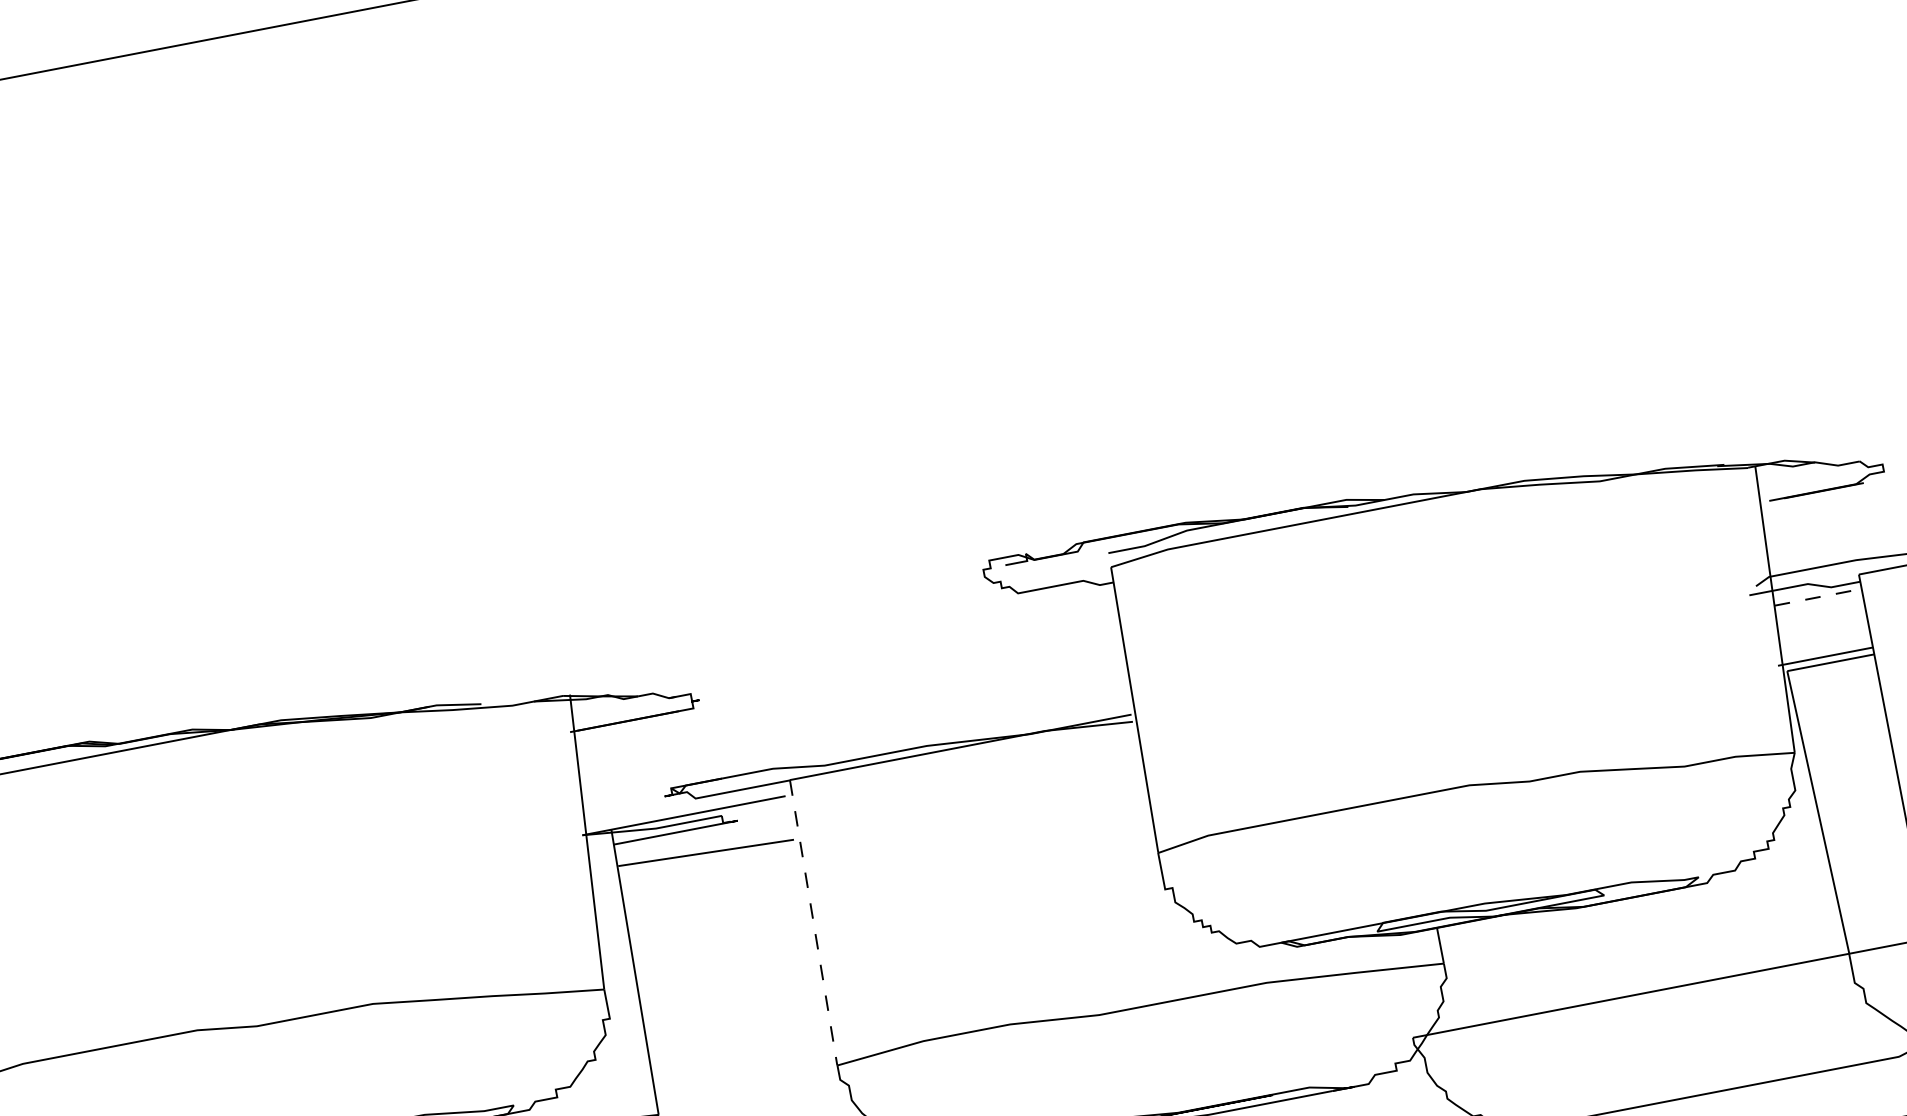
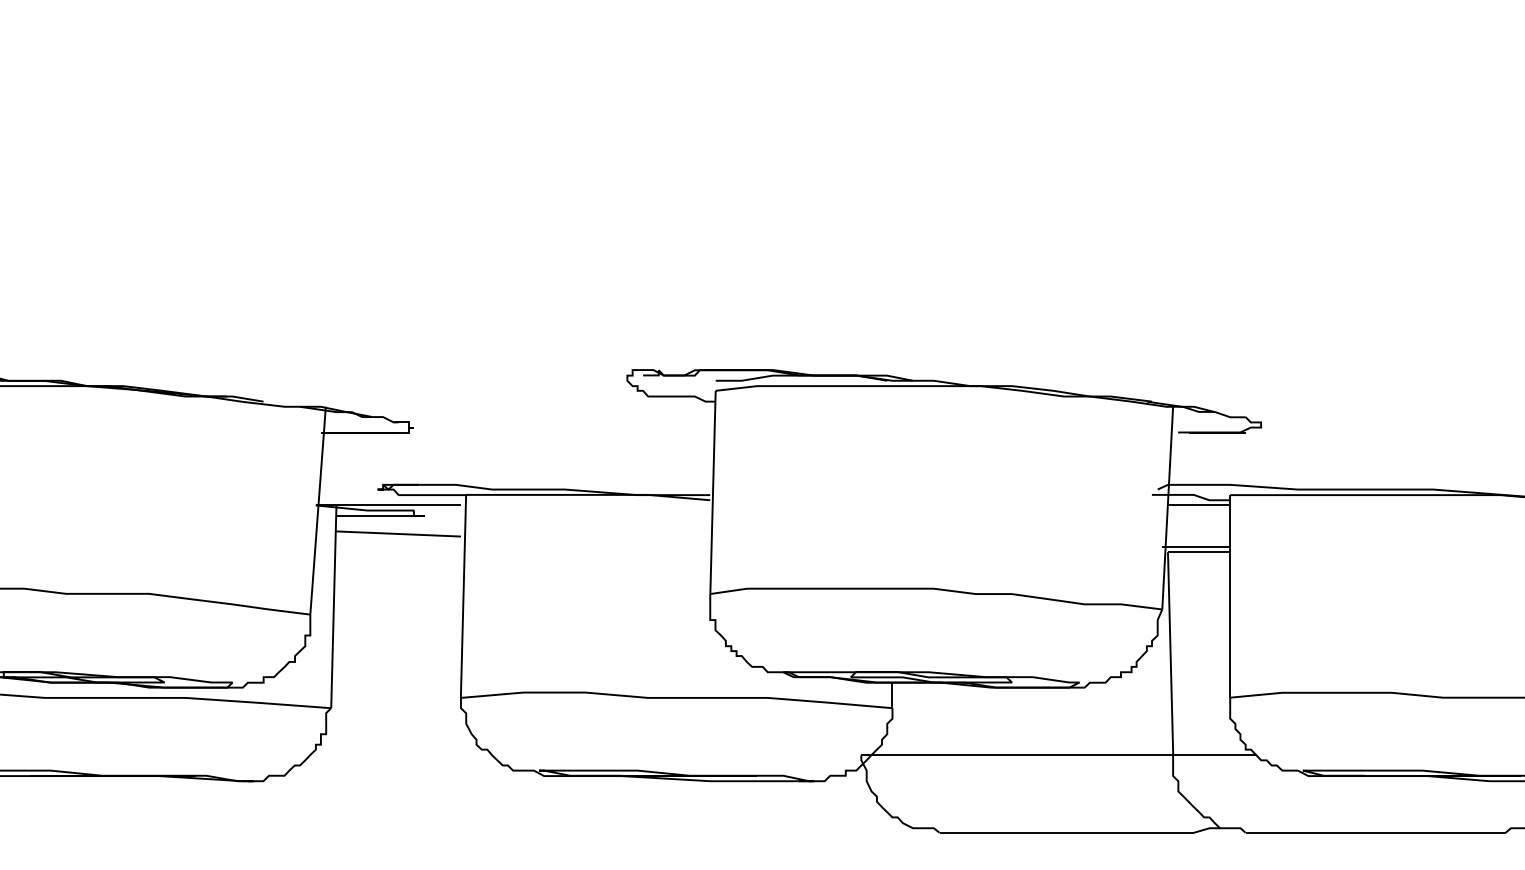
line: (1818, 597) -> (1199, 505), dashed -> solid
line: (813, 924) -> (463, 597), dashed -> solid

